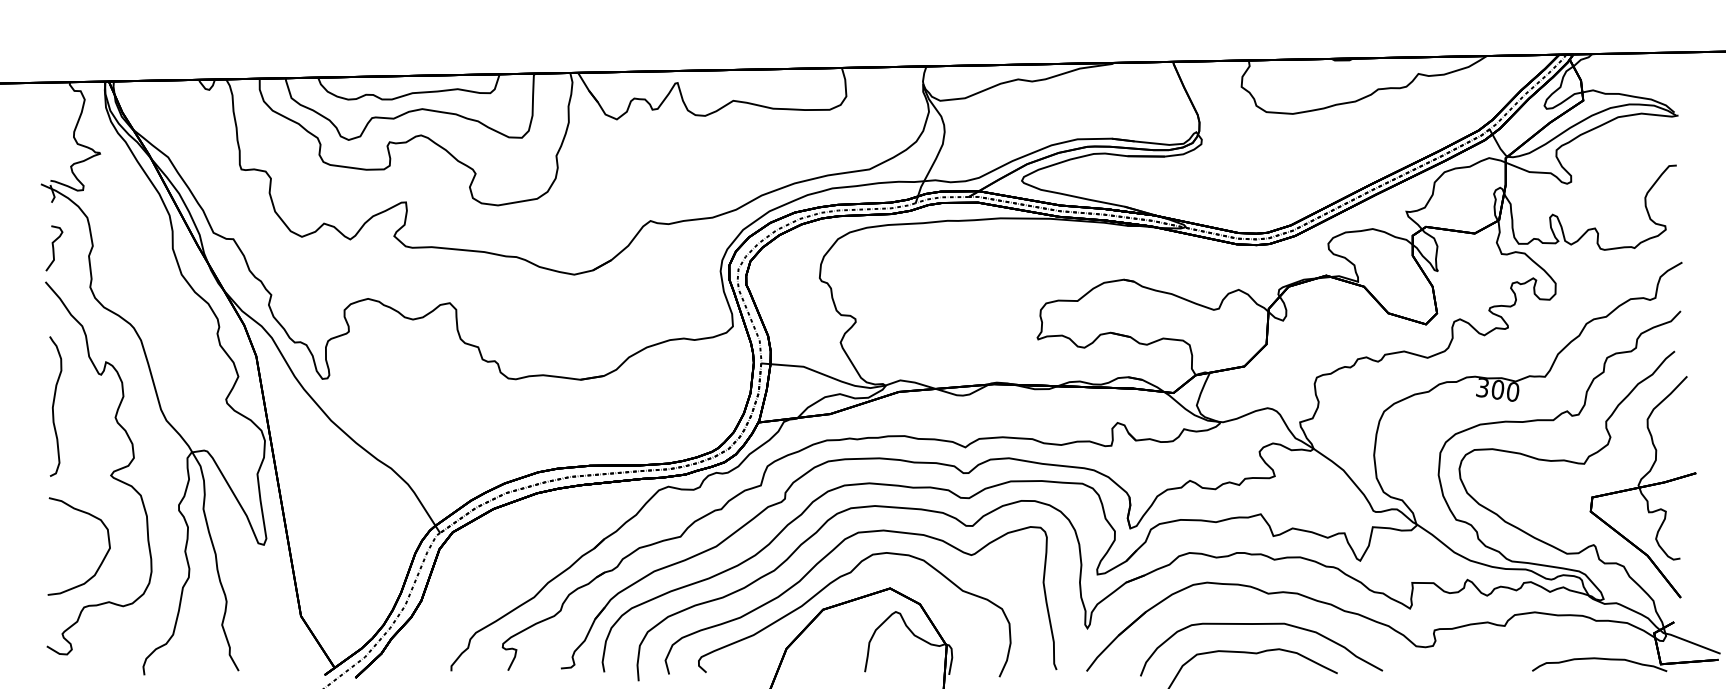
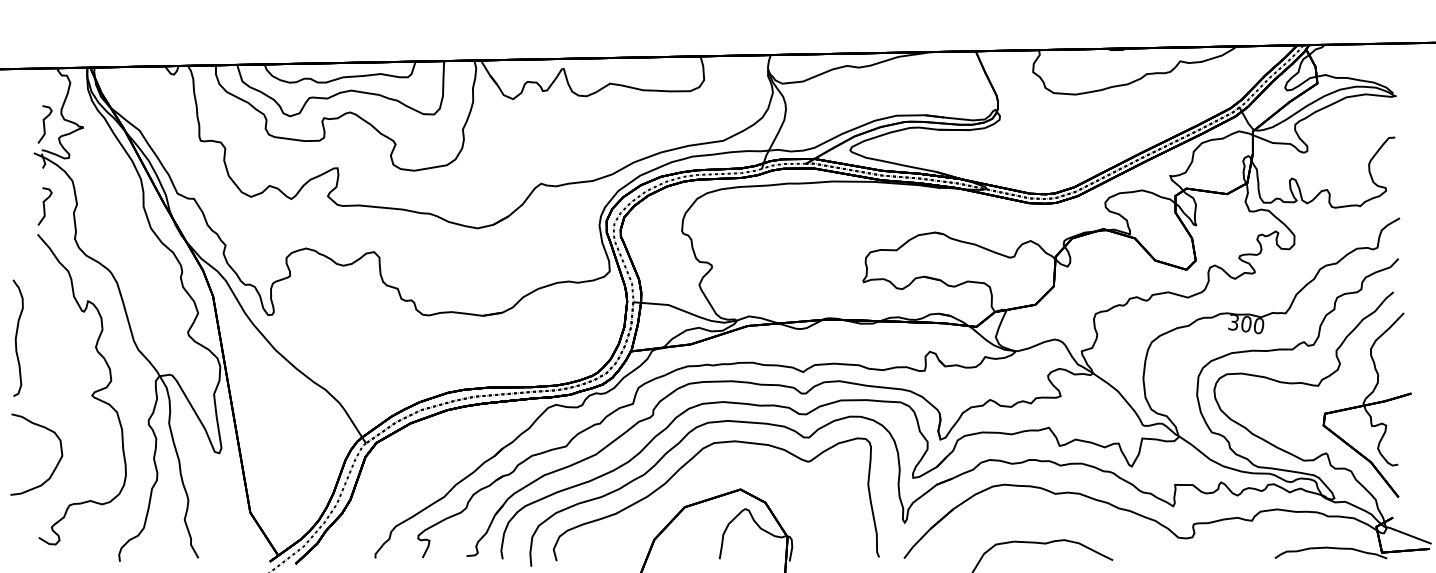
curve: (53, 149) -> (44, 124), added
curve: (54, 404) -> (17, 336), moved
curve: (102, 558) -> (56, 464), moved
curve: (832, 583) -> (692, 485), removed
curve: (1261, 624) -> (1049, 519), removed

